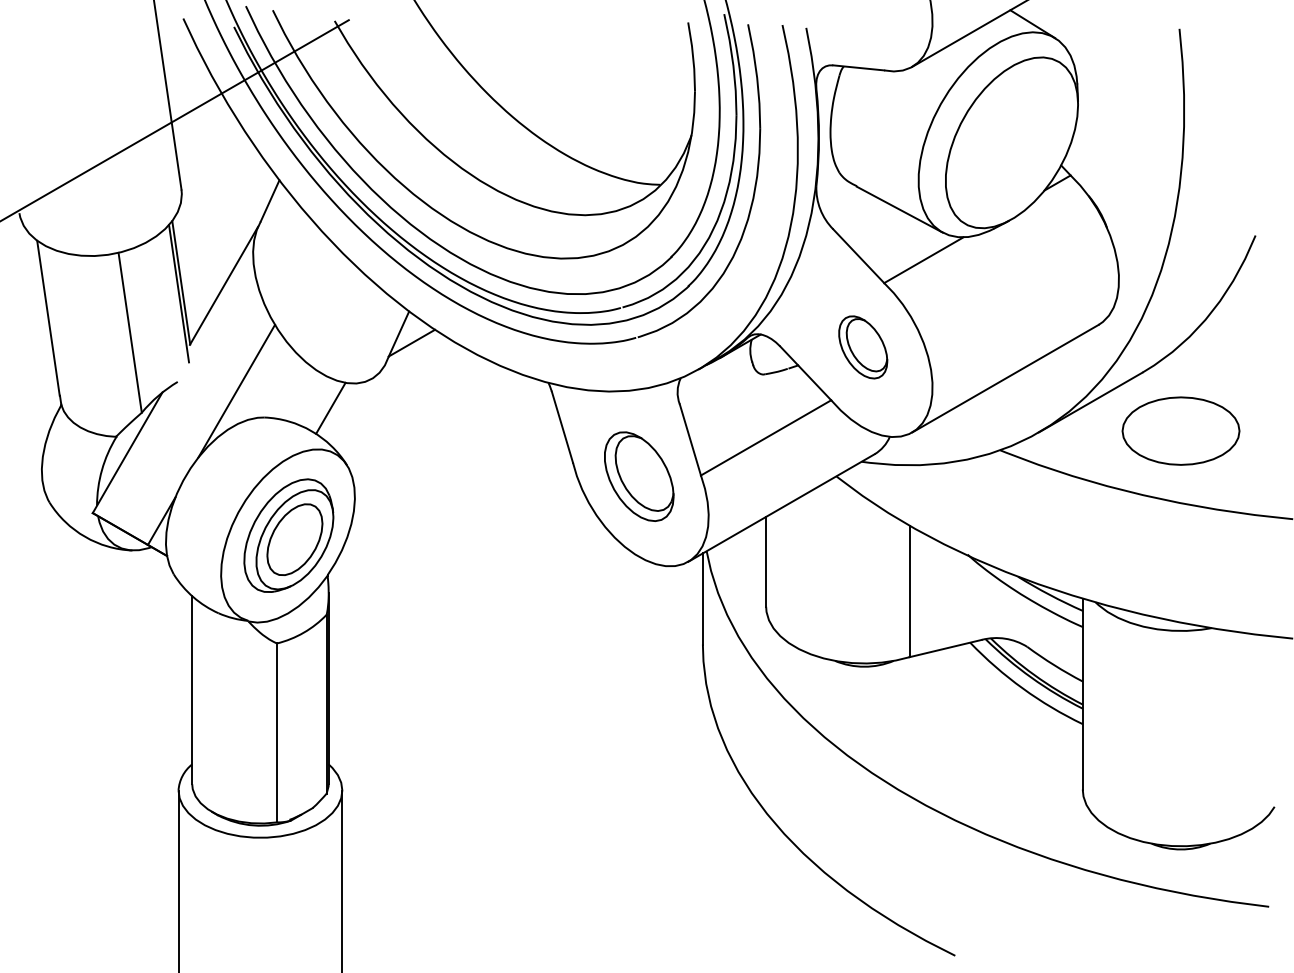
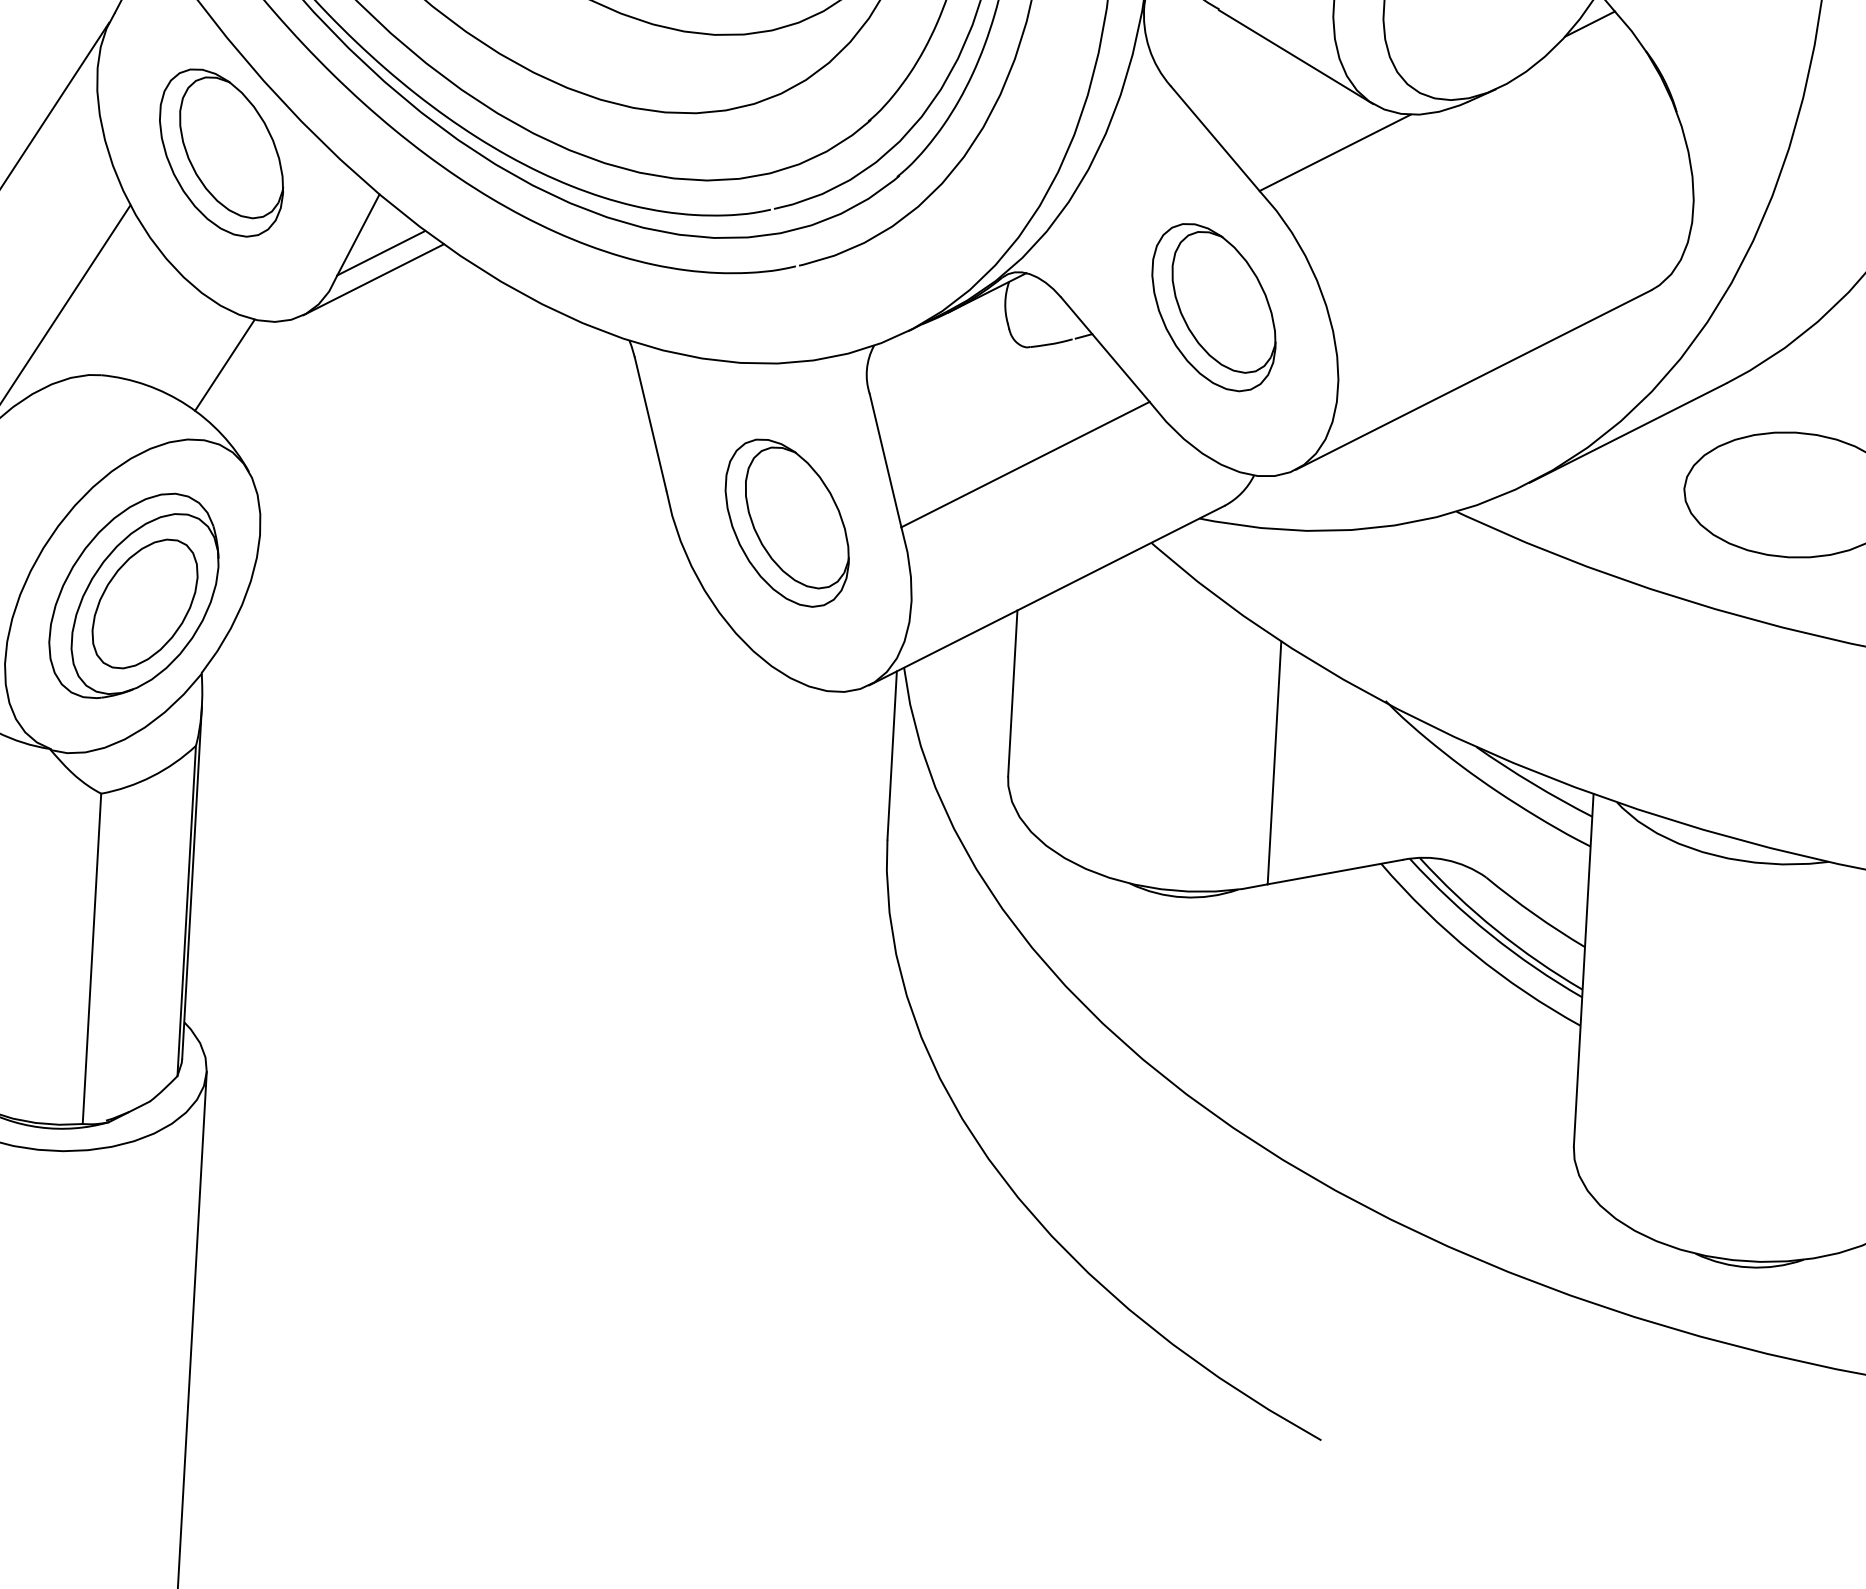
part: (322, 293) -> (221, 152), added
part: (863, 347) -> (1214, 307), size x1.43
line: (408, 357) -> (373, 279), added

